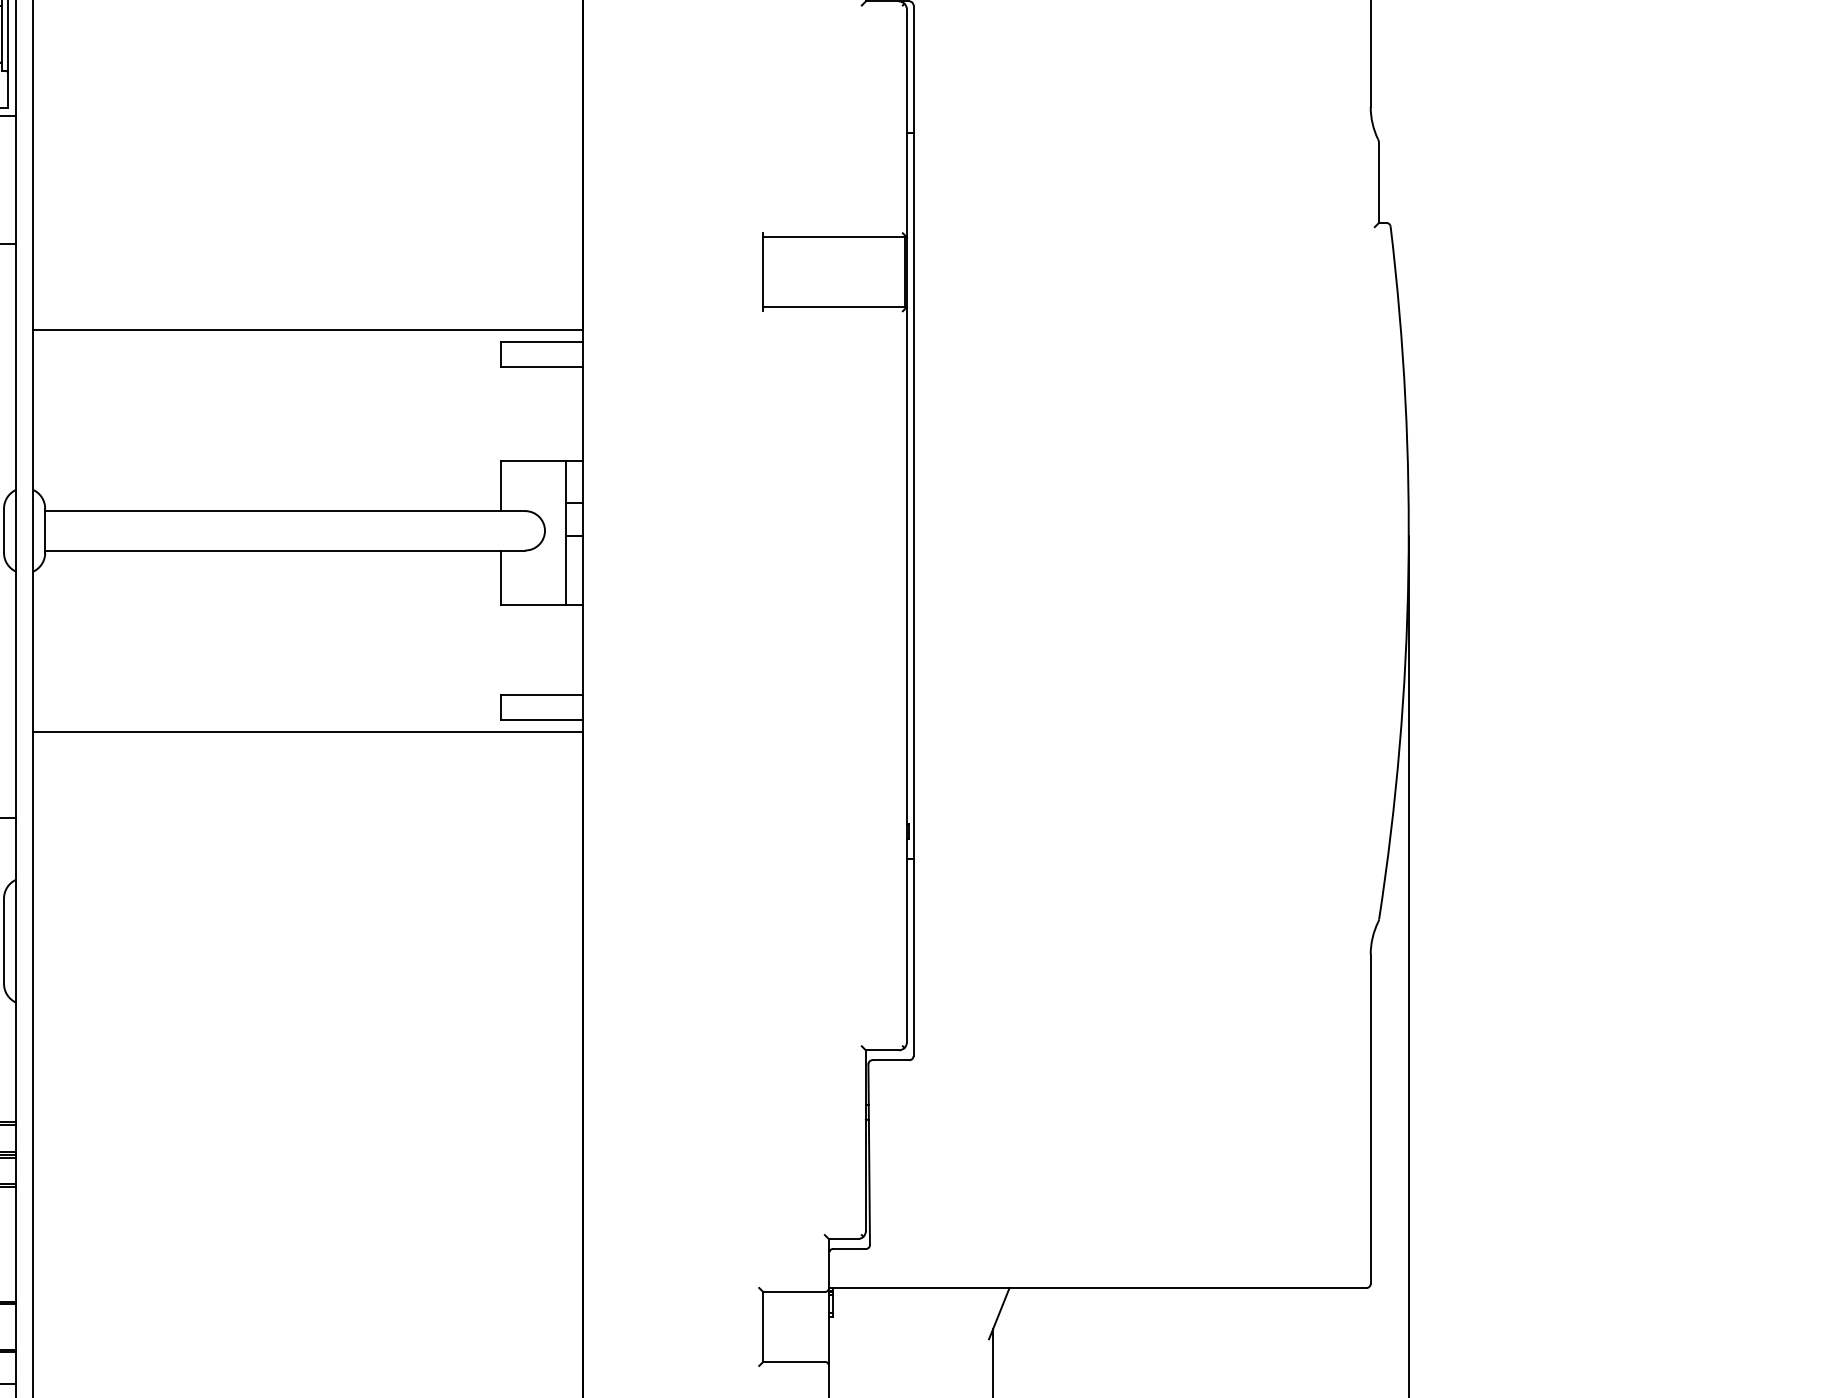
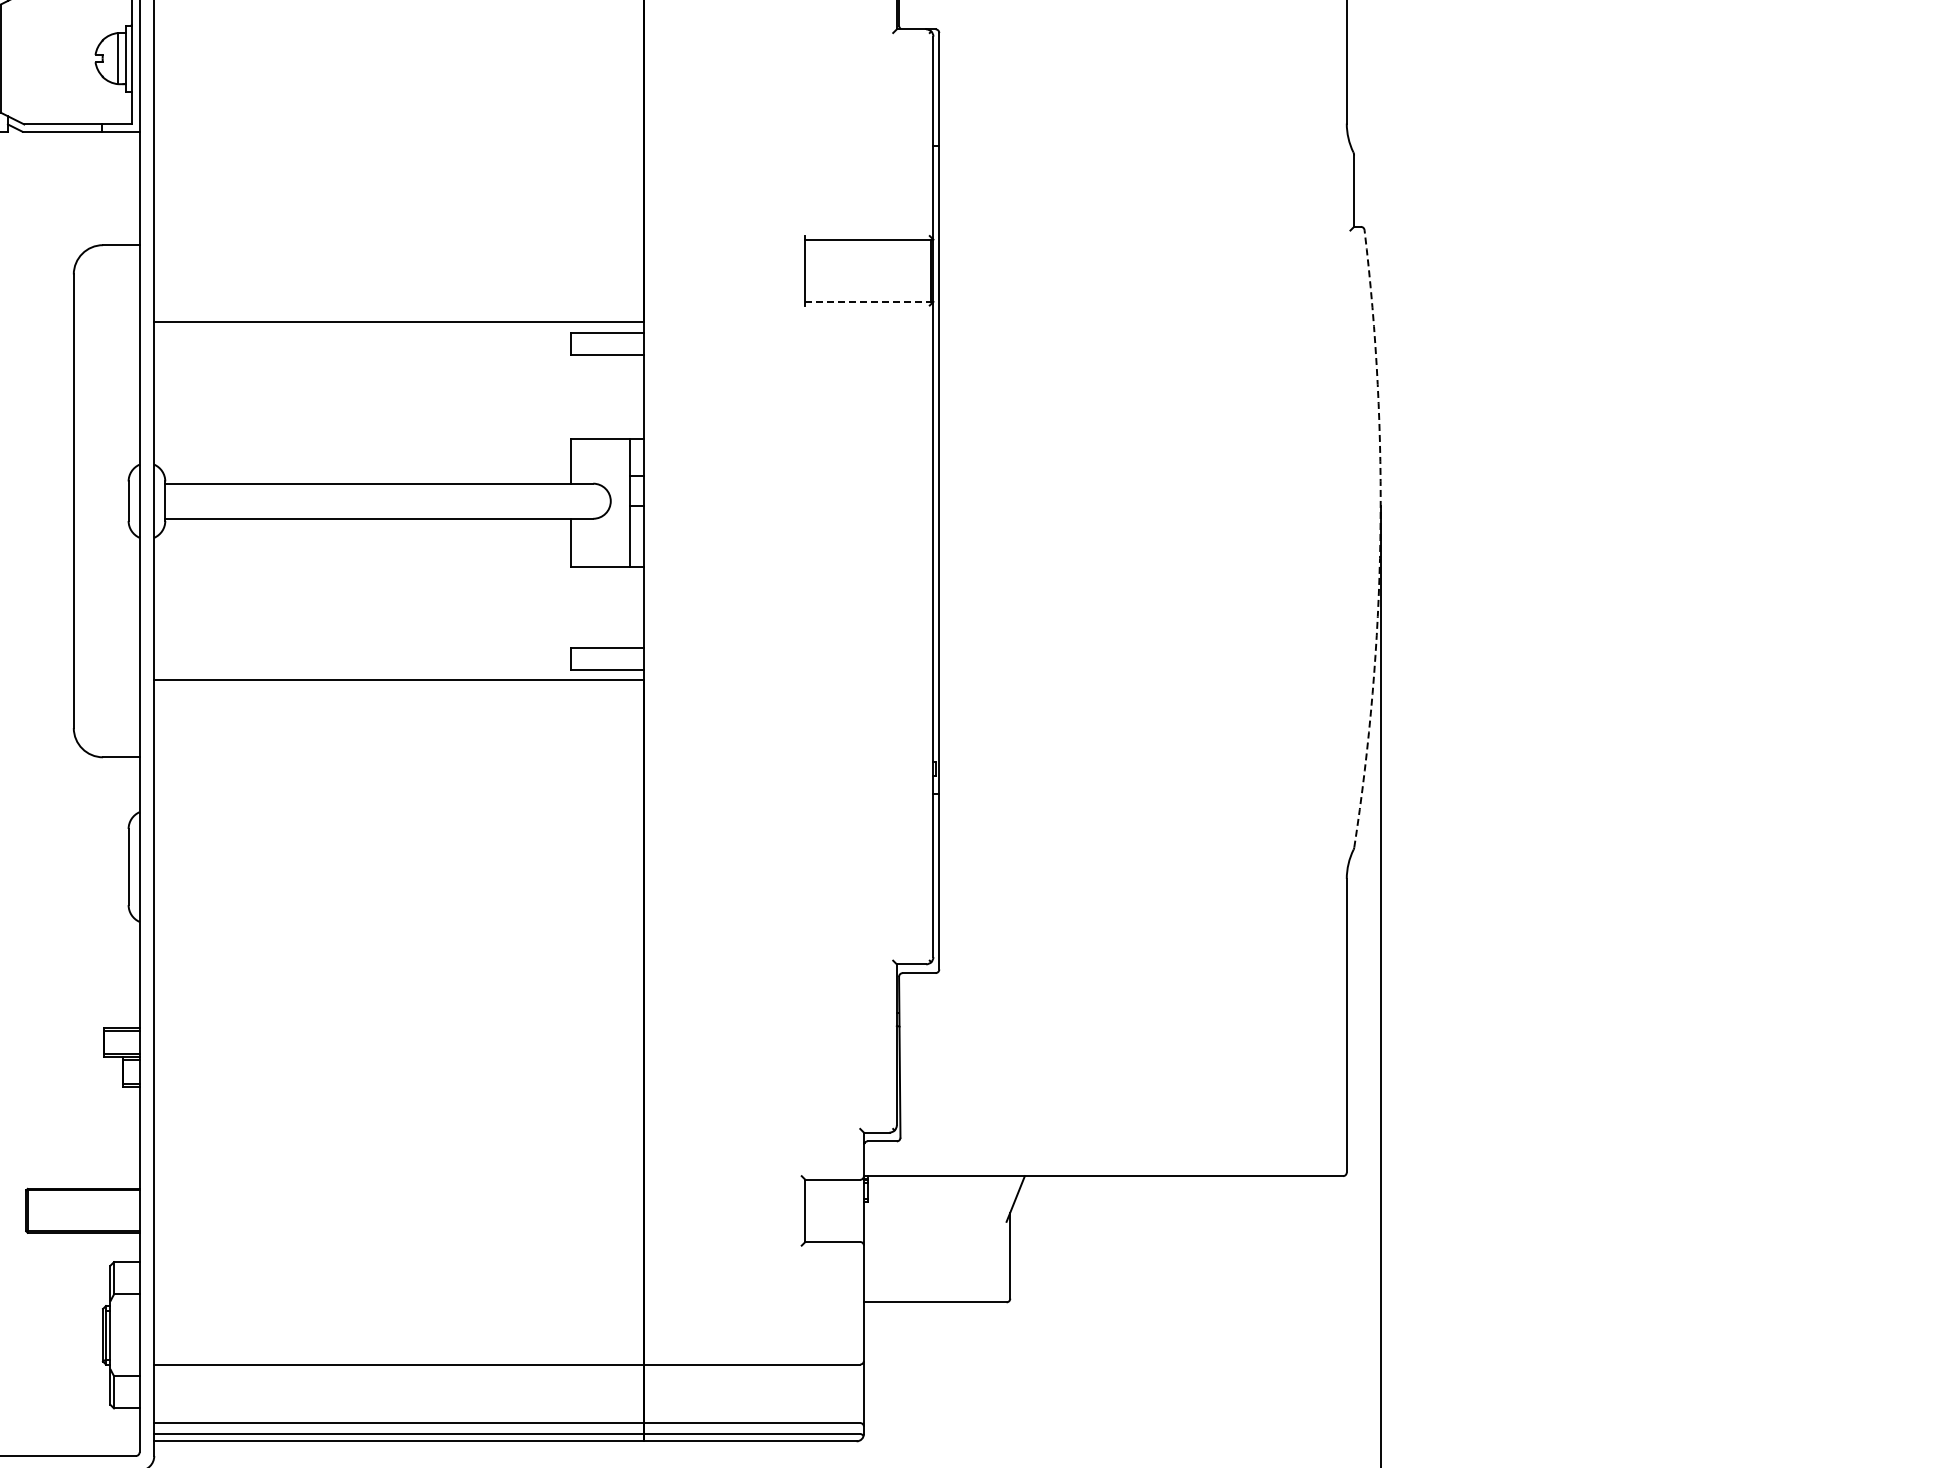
line: (834, 306) -> (868, 301), solid -> dashed
arc: (1408, 573) -> (1380, 539), solid -> dashed

